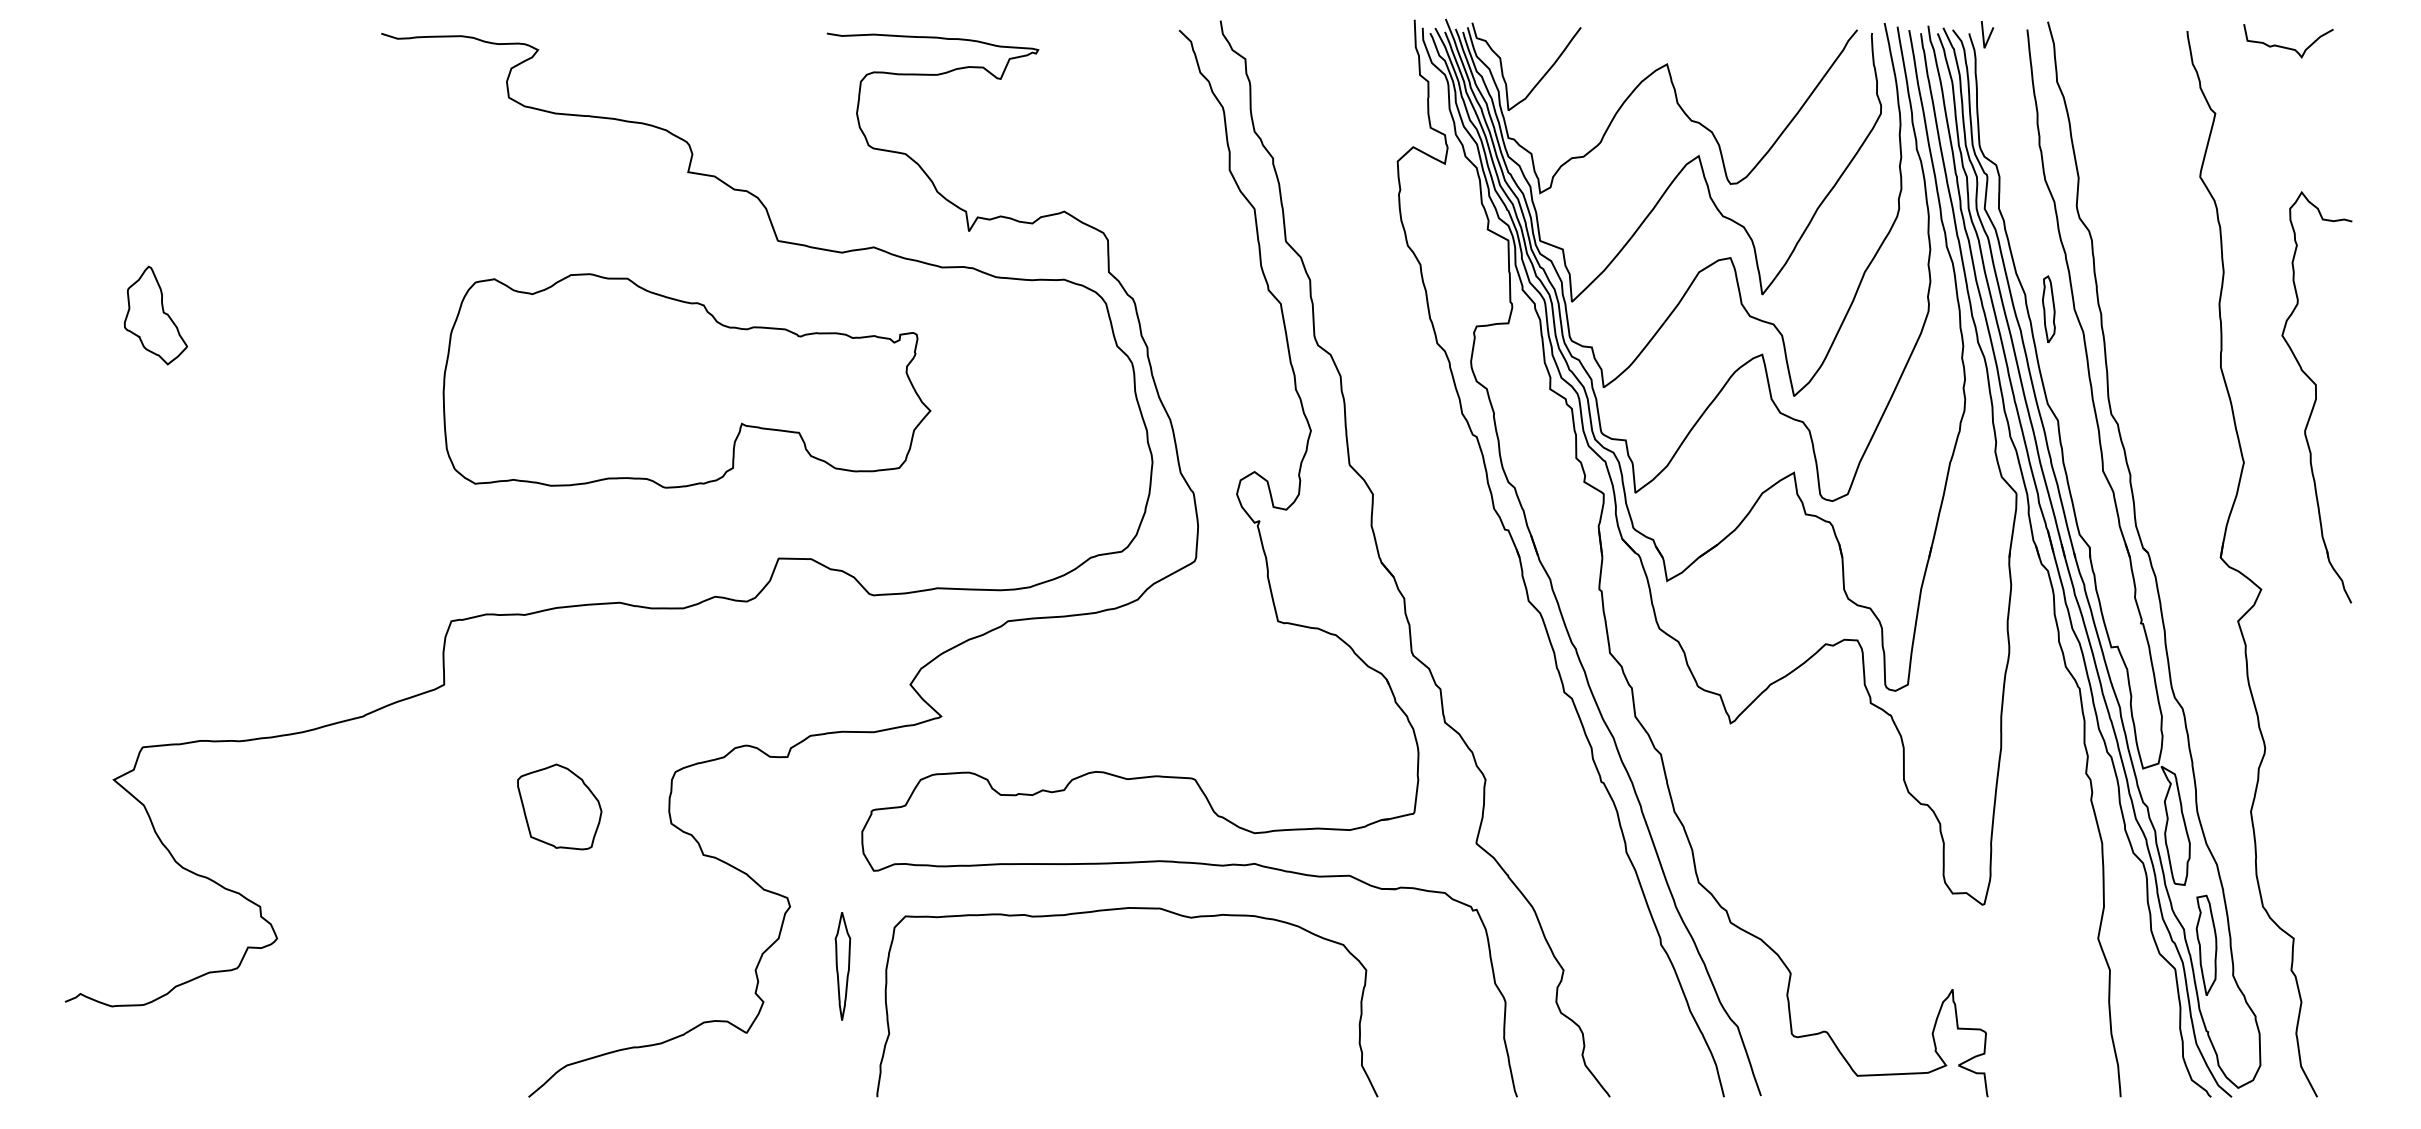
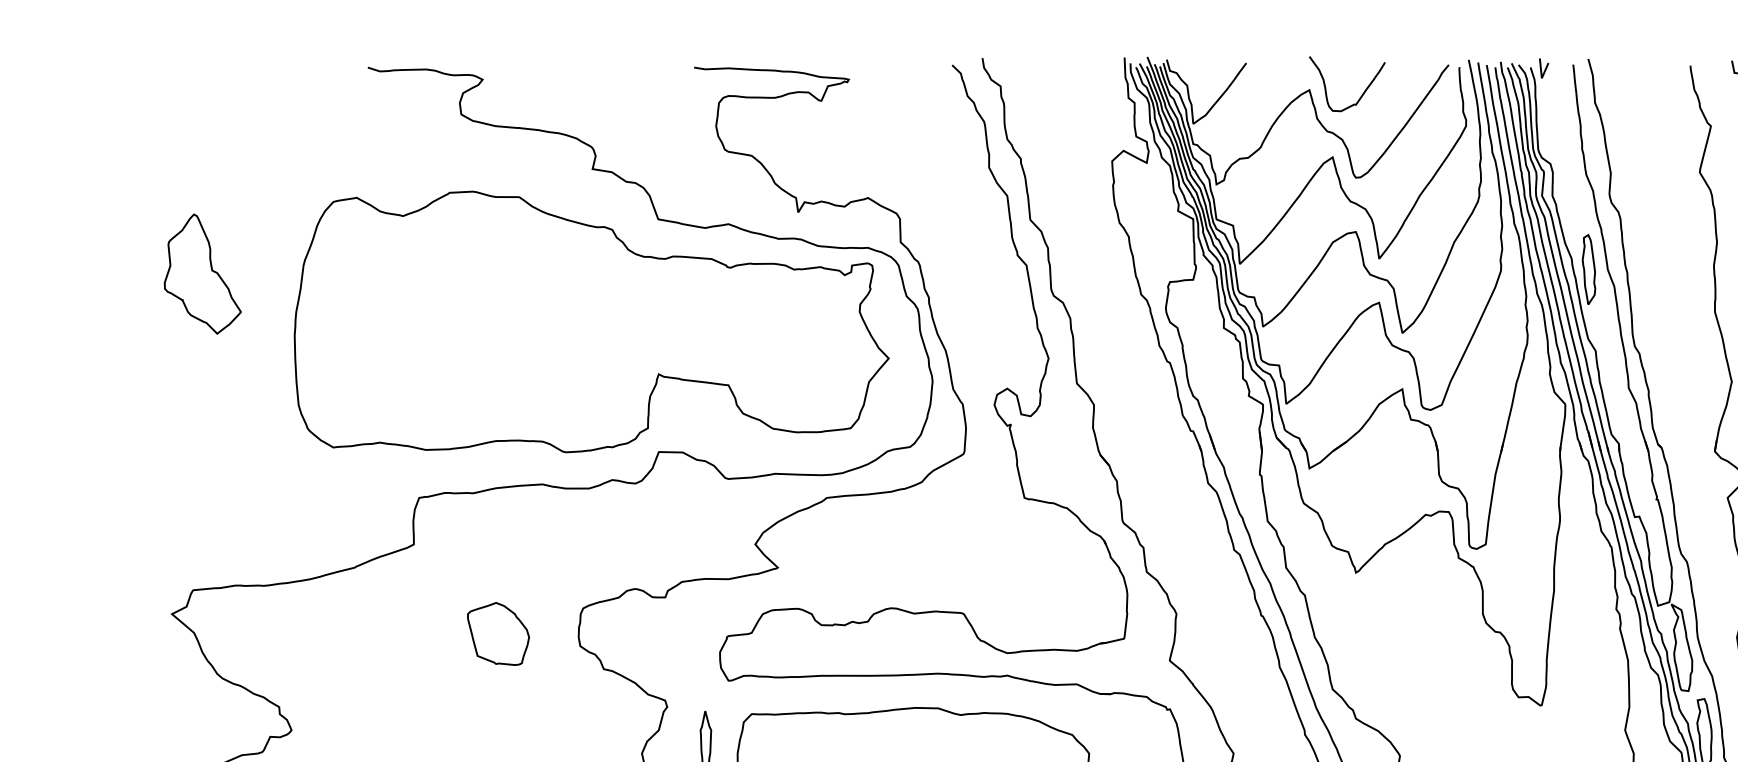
curve: (1739, 69) -> (1362, 93), added
part: (2048, 309) -> (1588, 269), size x1.43
part: (155, 315) -> (202, 274), size x1.67
part: (686, 380) -> (591, 321), size x1.67

